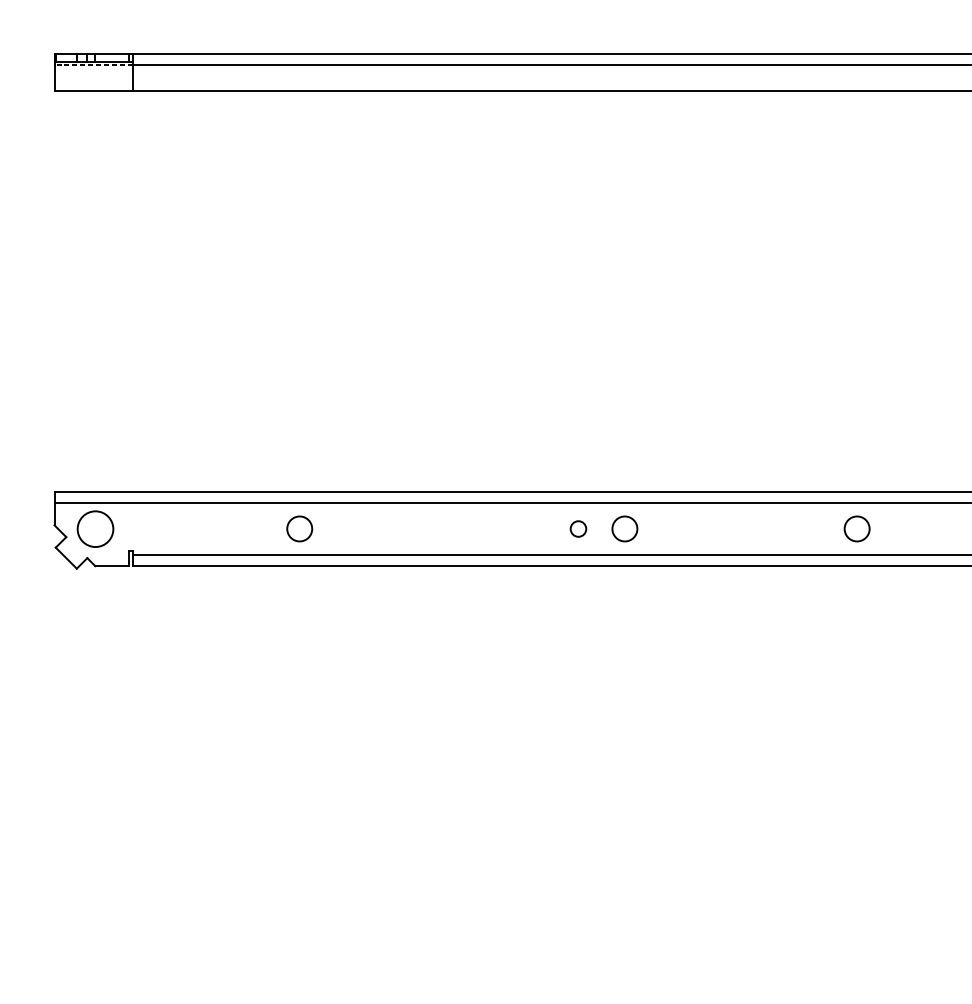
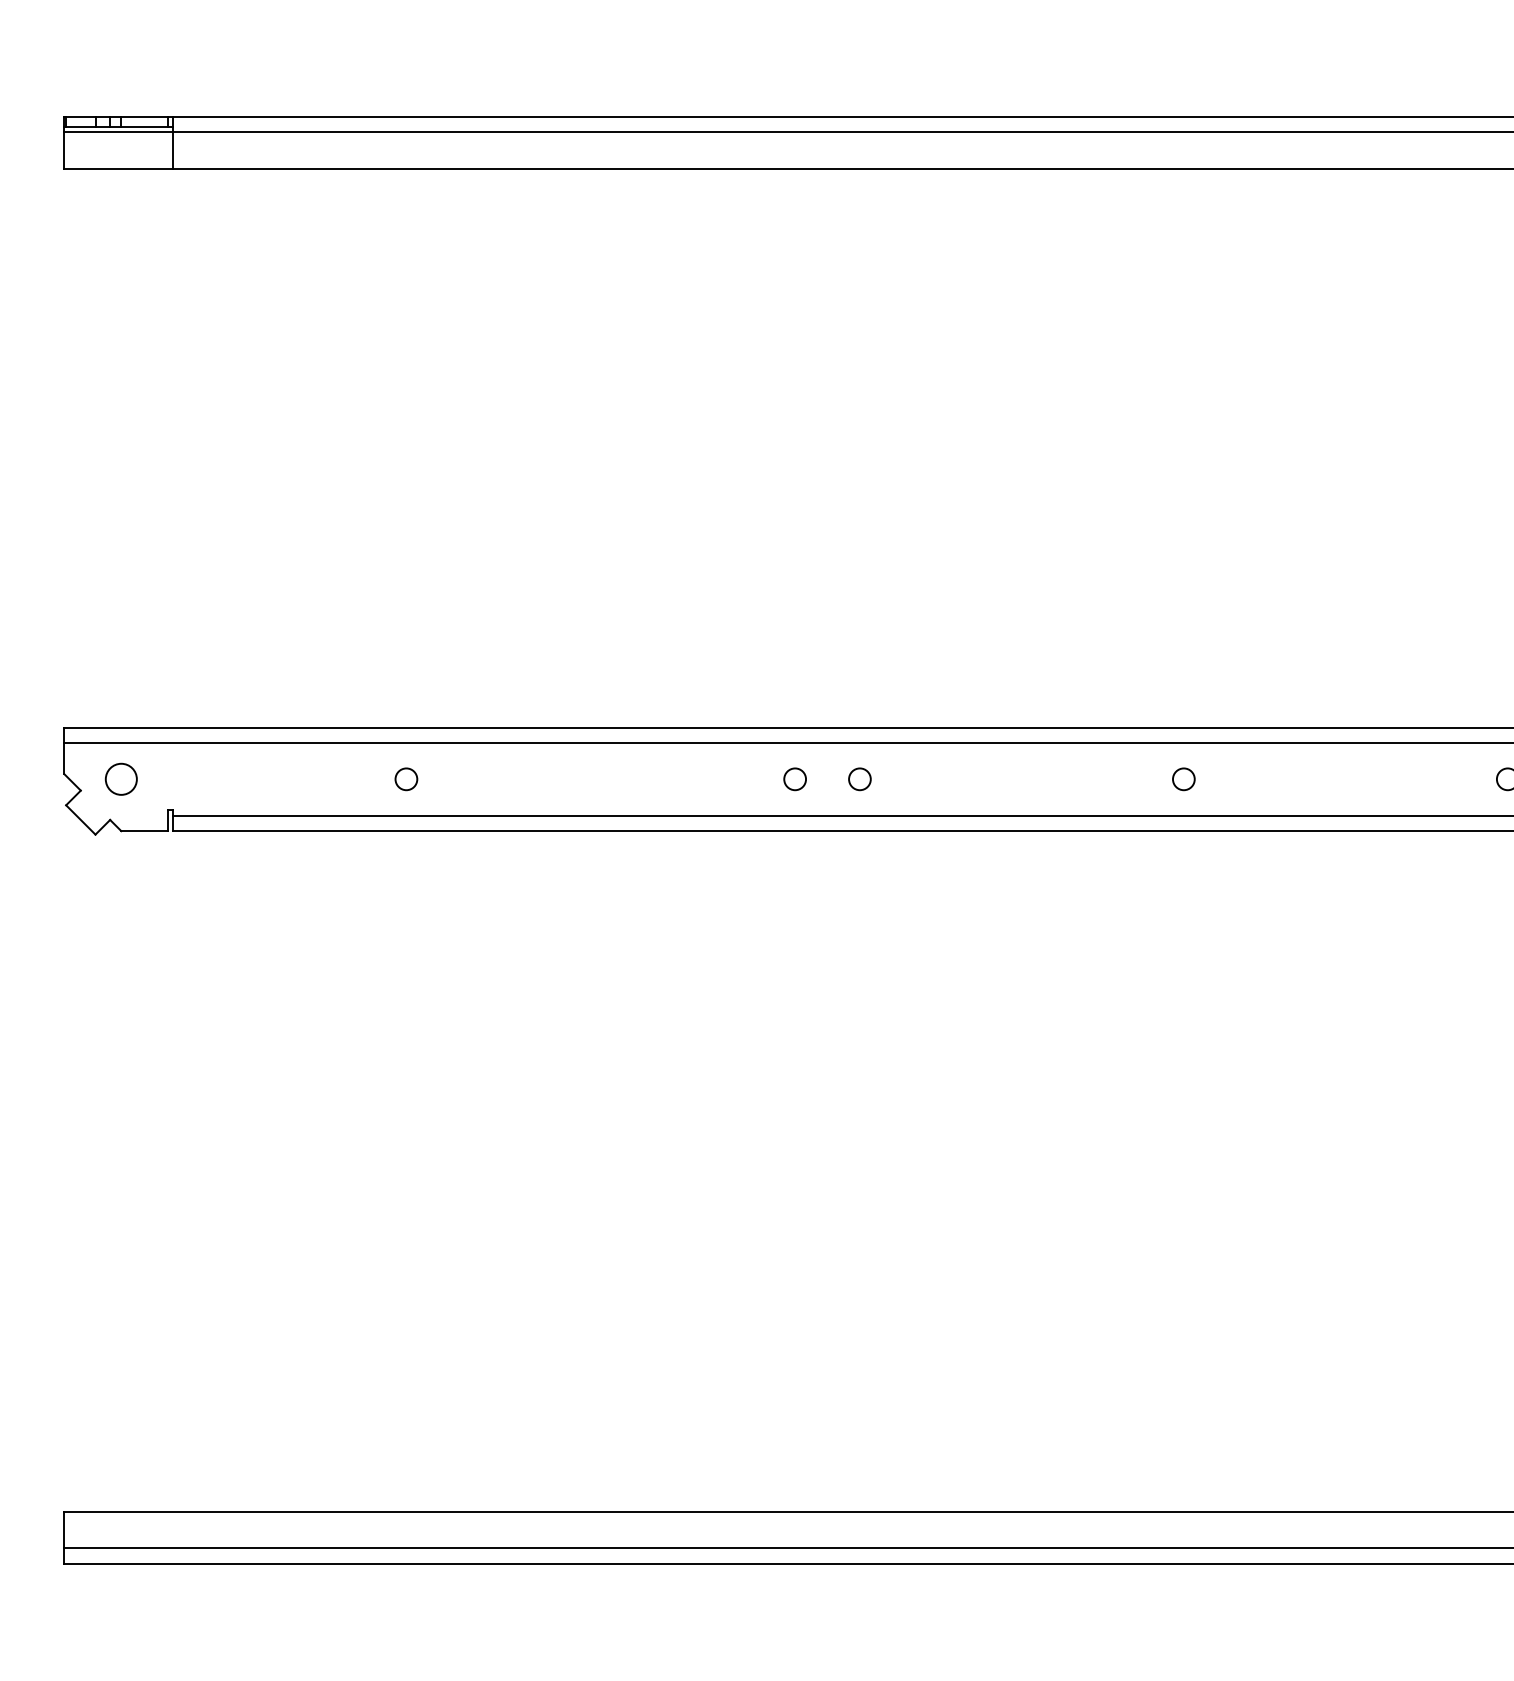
line: (93, 65) -> (118, 132), dashed -> solid
circle: (94, 528) -> (120, 778), size x0.62
circle: (299, 529) -> (406, 779), size x0.62
circle: (624, 529) -> (859, 779), size x0.62
circle: (856, 529) -> (1183, 779), size x0.62

